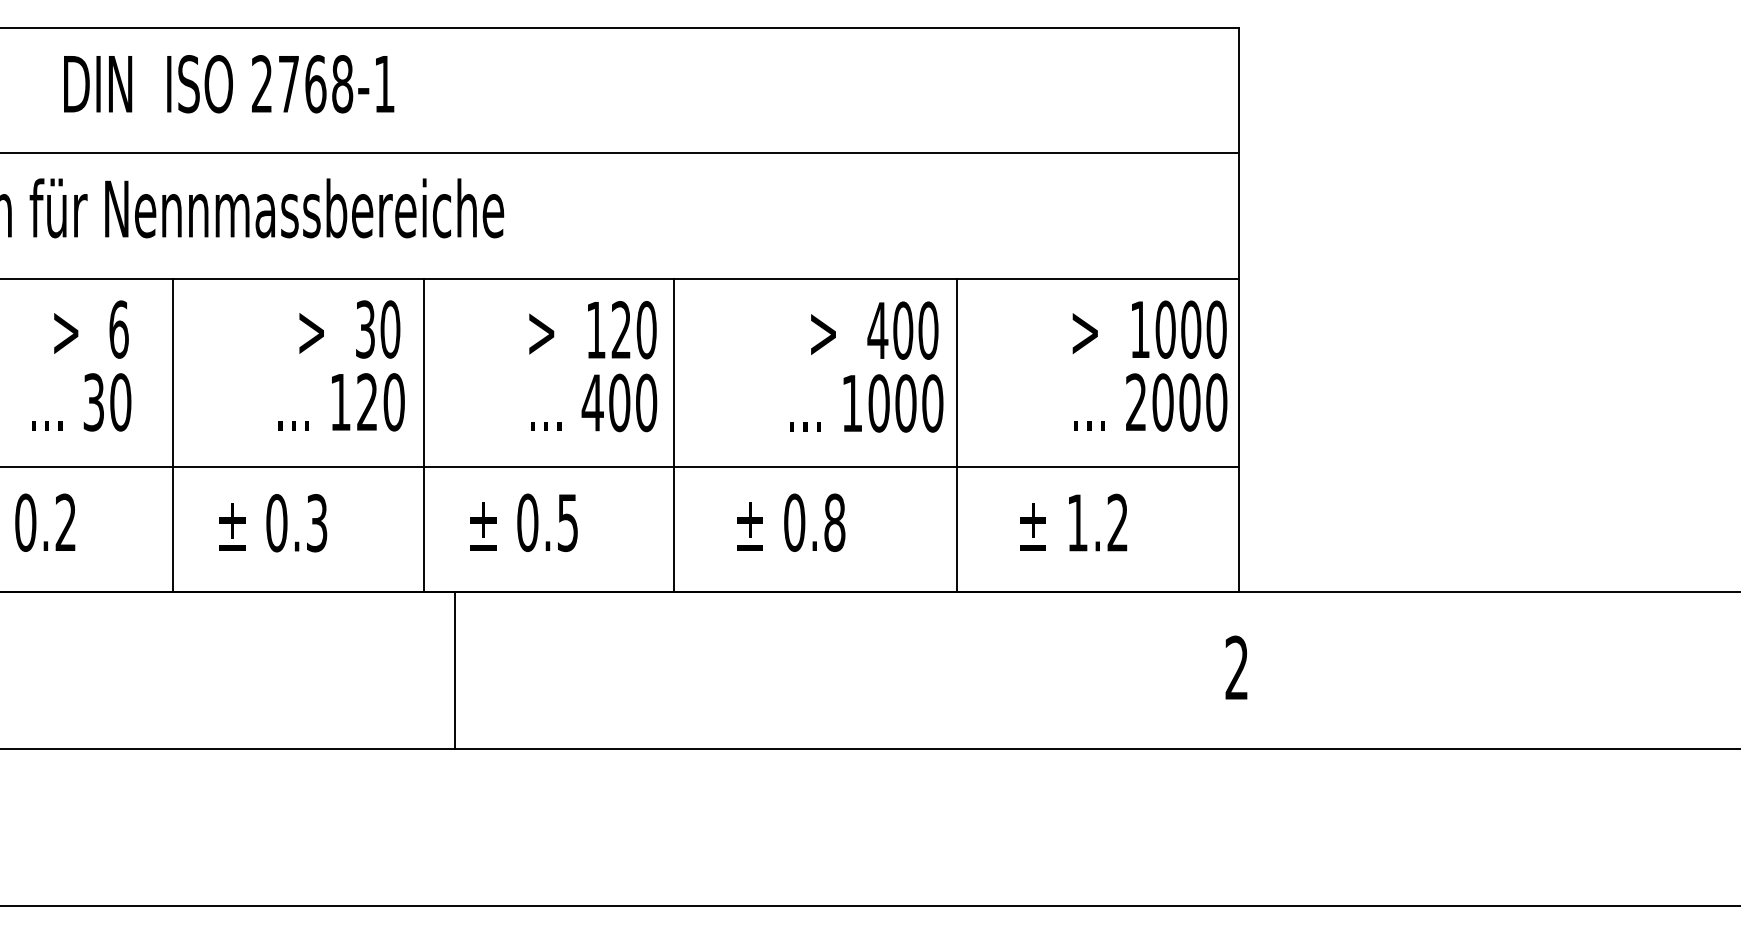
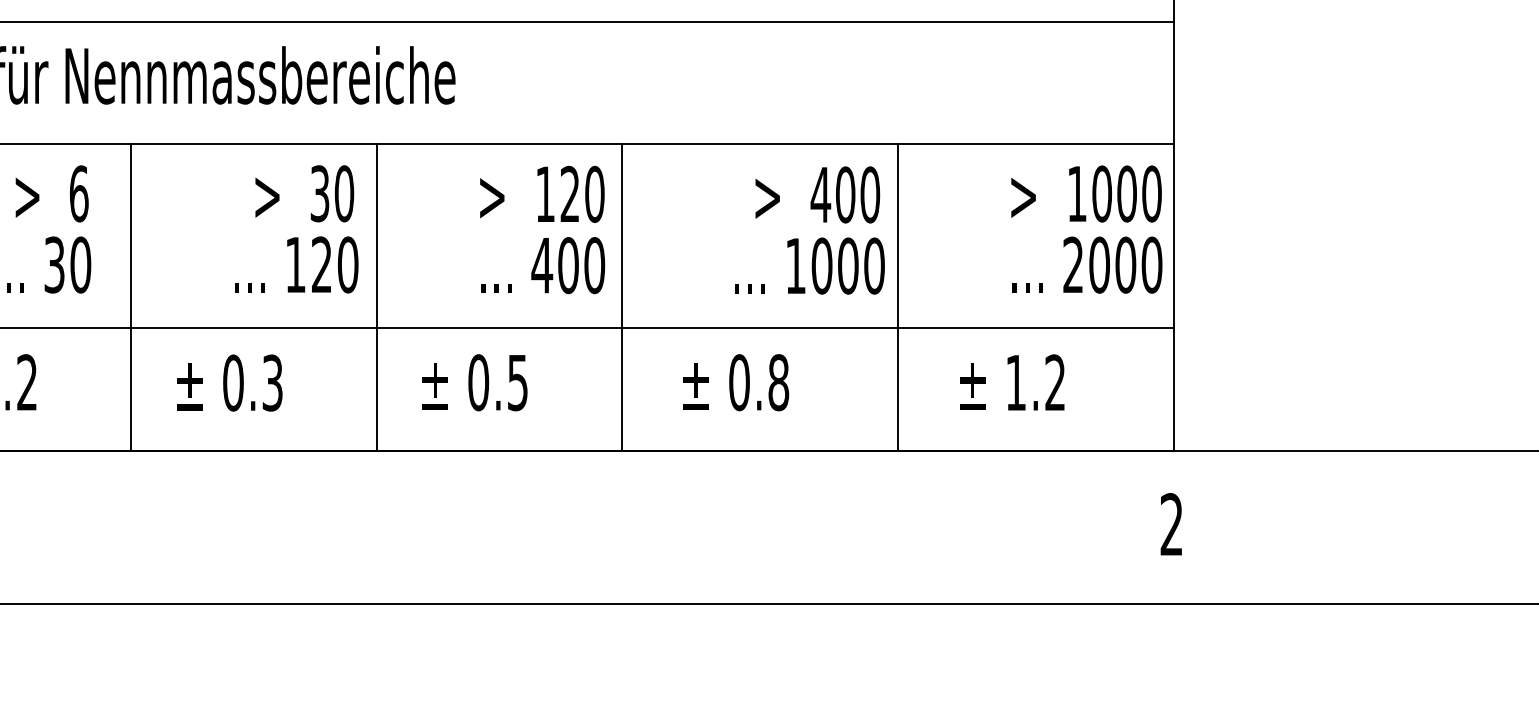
line: (454, 670) -> (407, 527), removed

